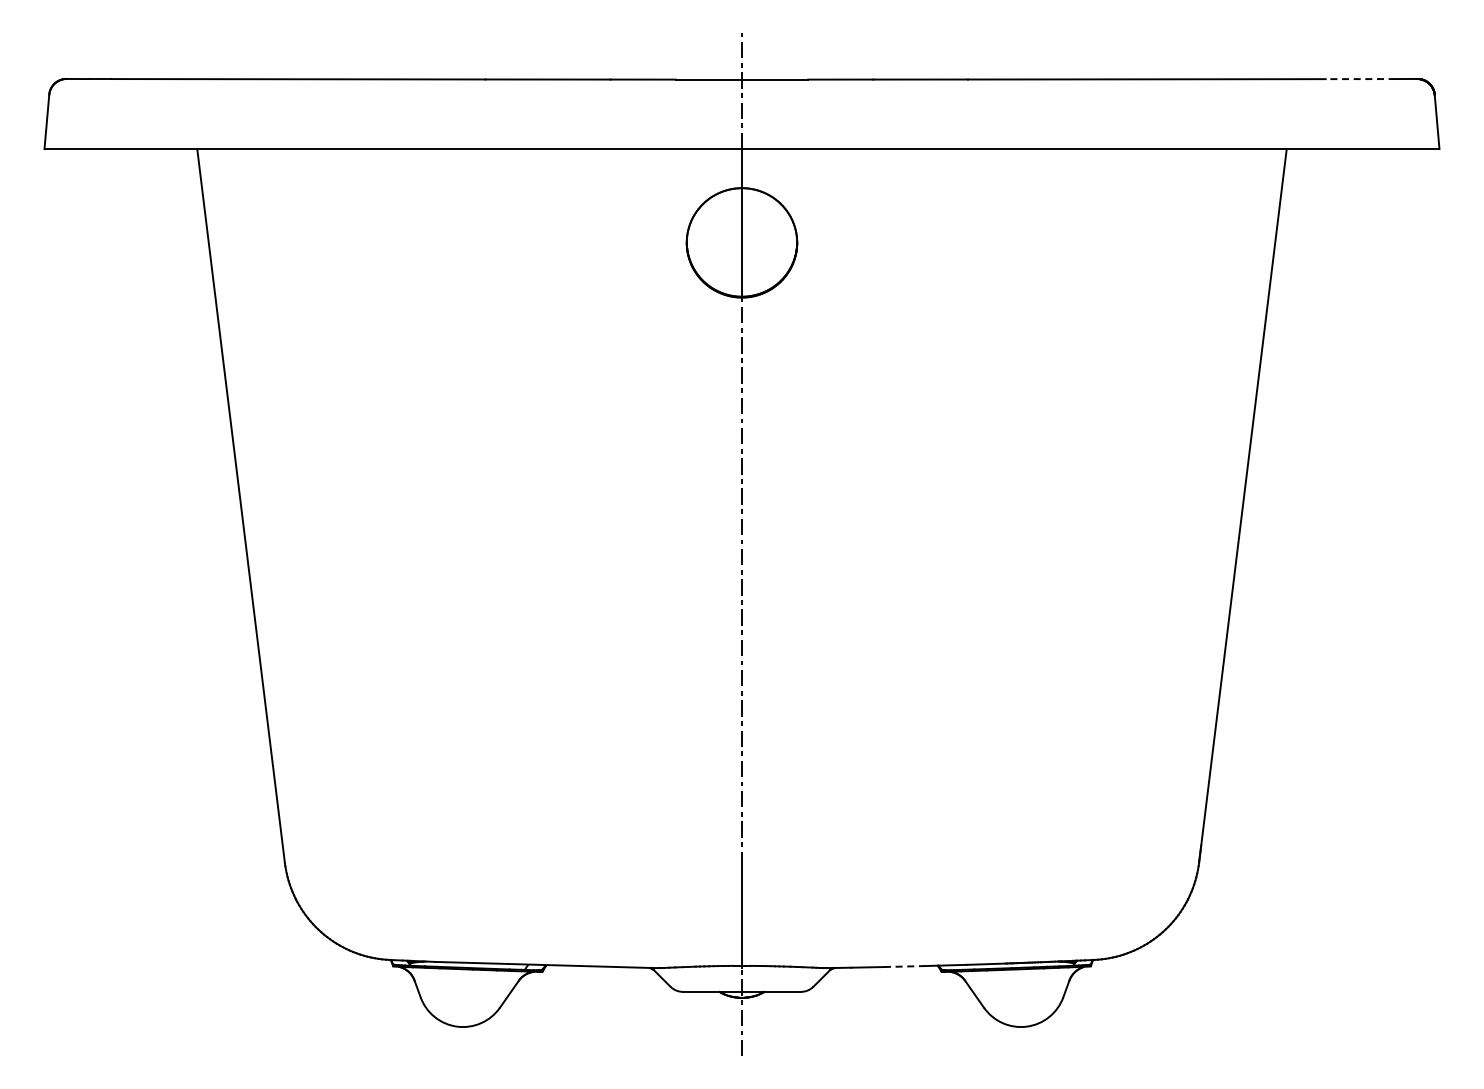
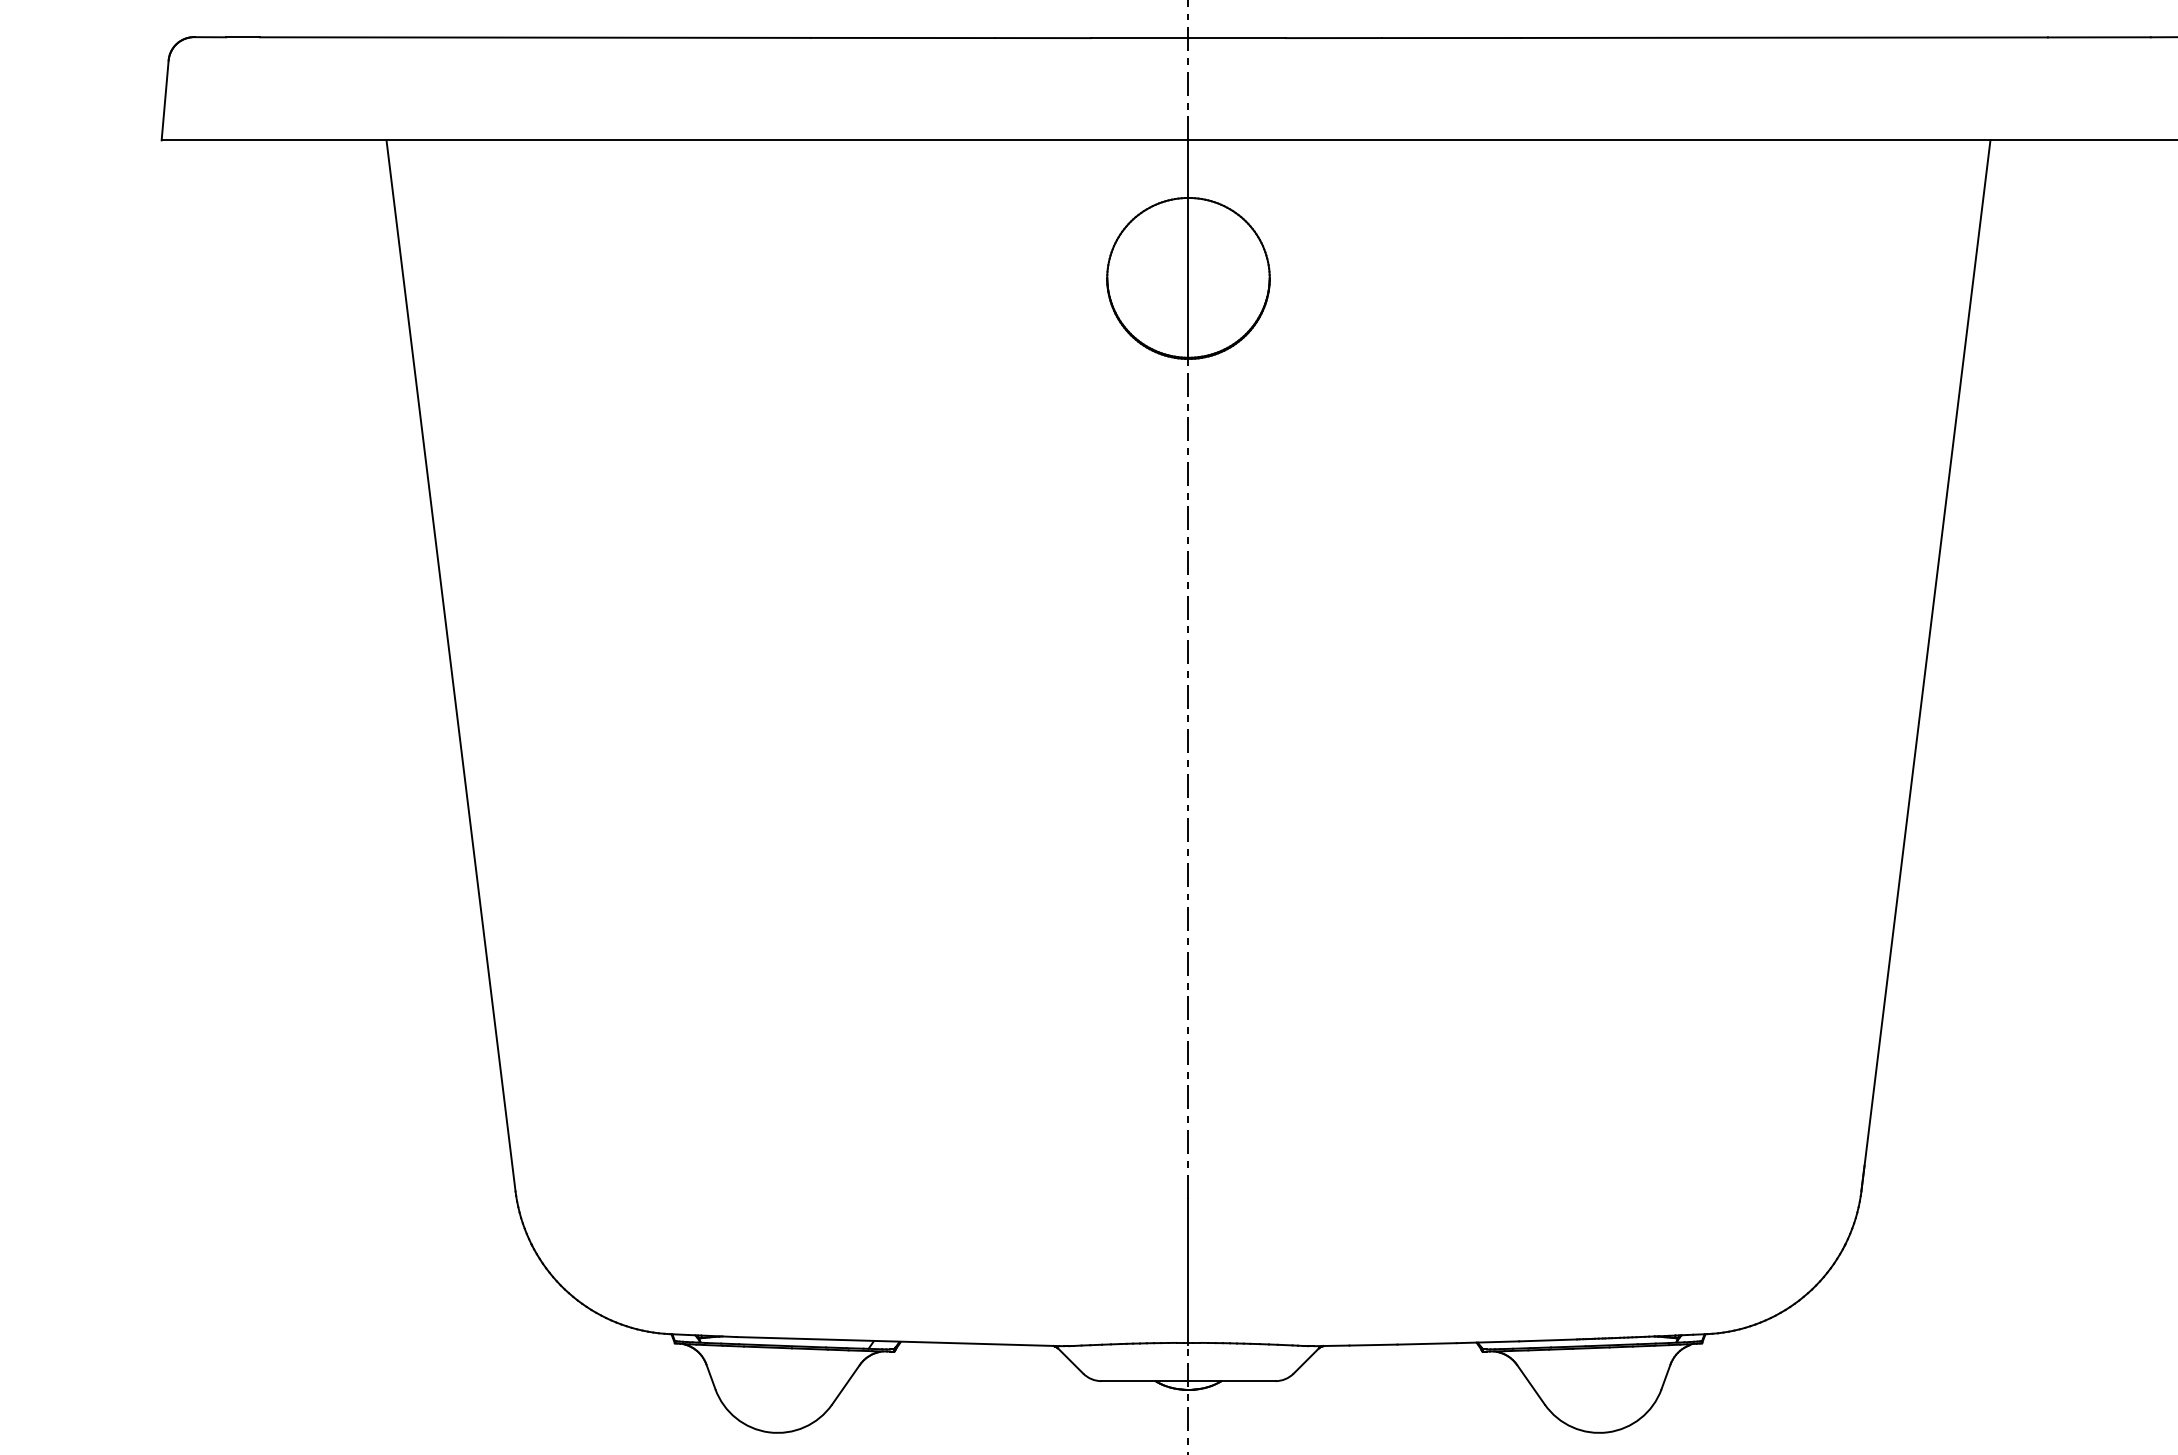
line: (1360, 79) -> (2099, 37), dashed -> solid
line: (904, 966) -> (1427, 1343), dashed -> solid

